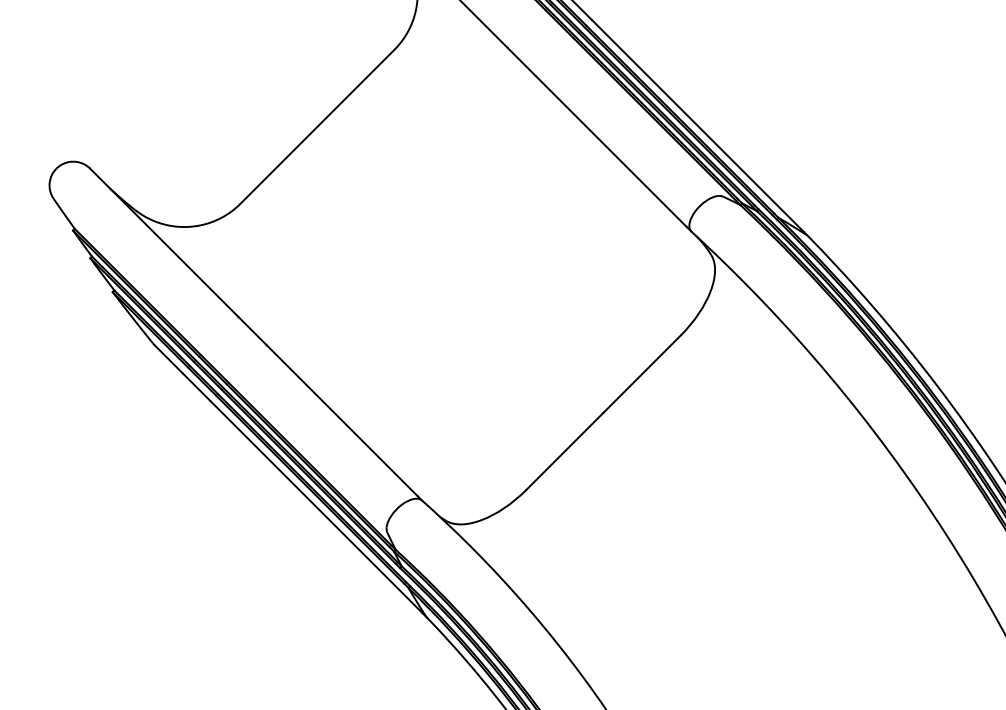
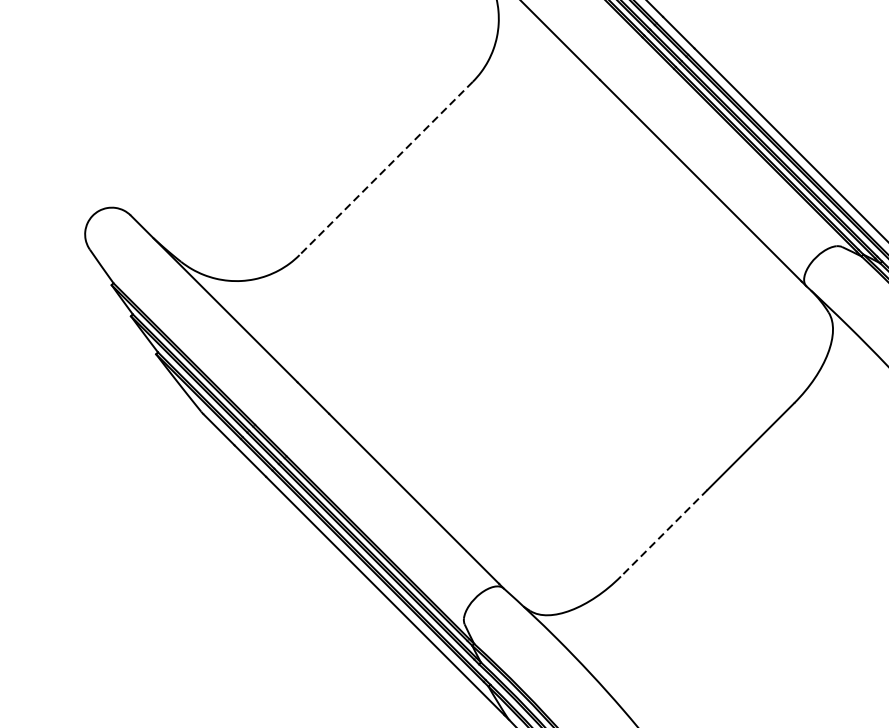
line: (317, 127) -> (386, 169), solid -> dashed
line: (564, 451) -> (663, 533), solid -> dashed

